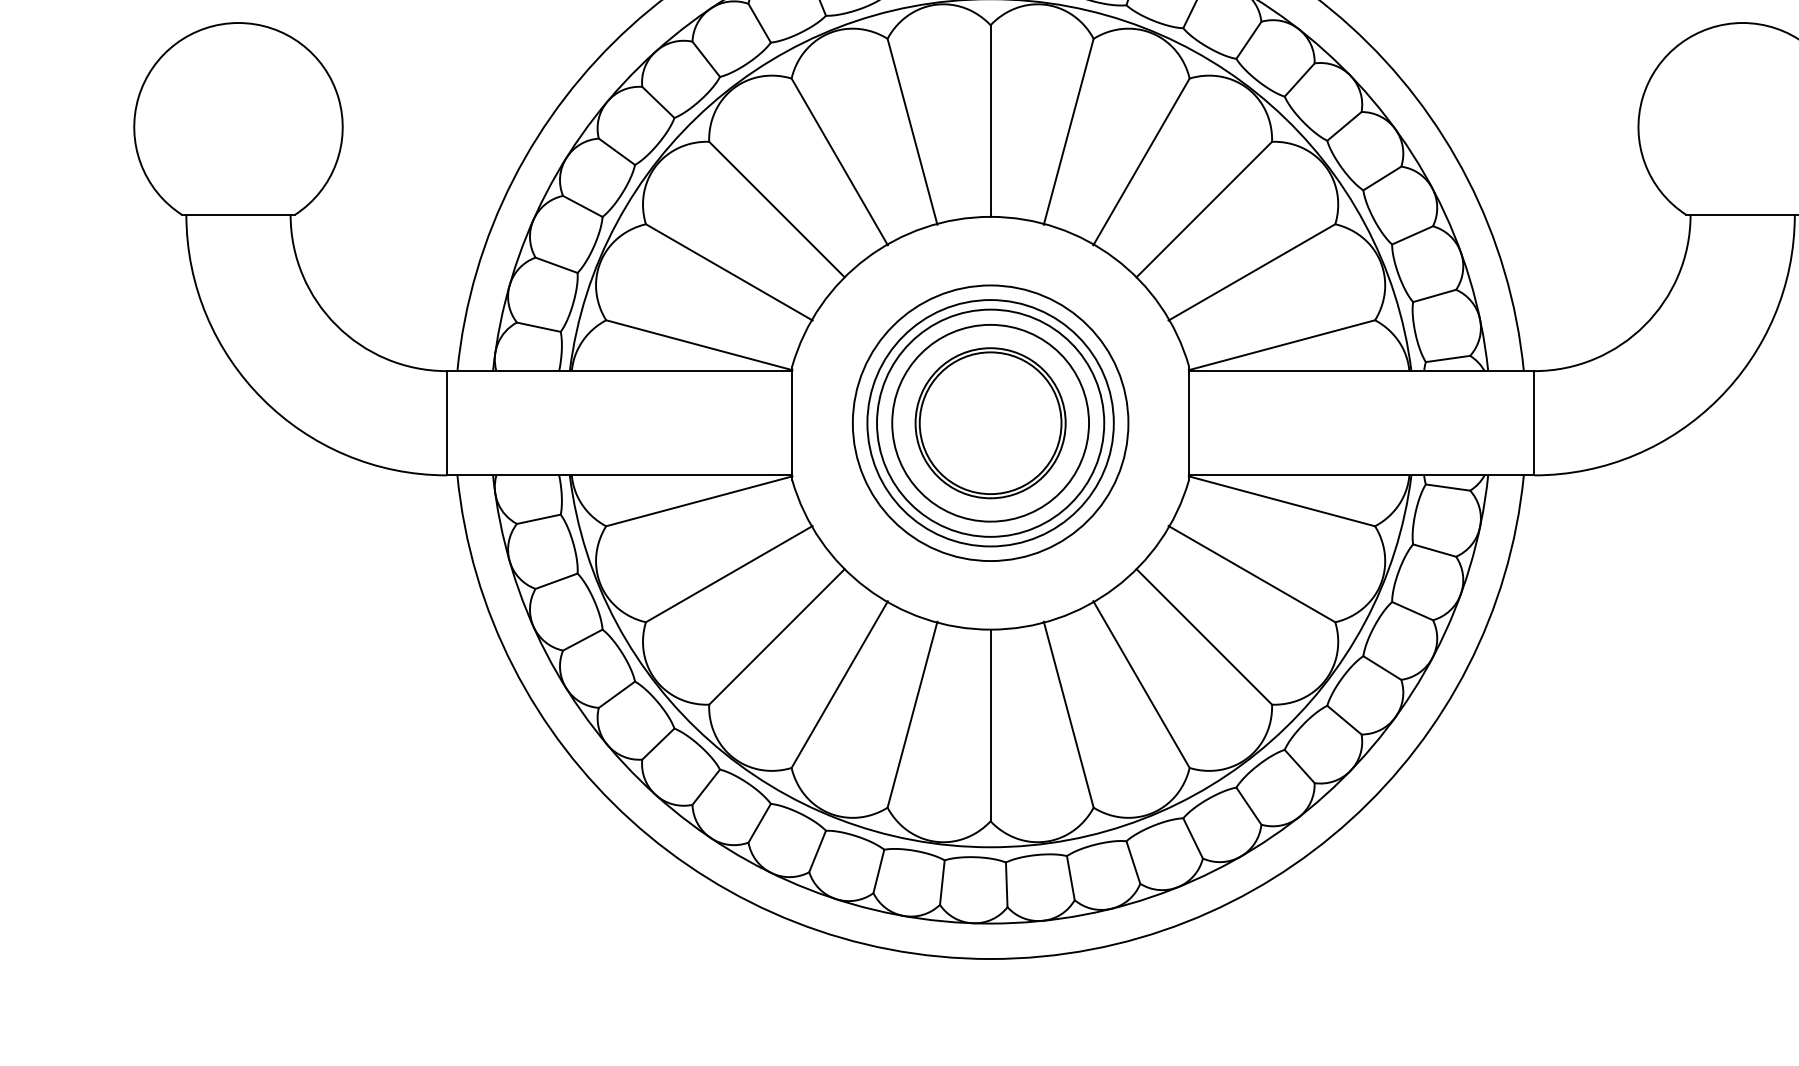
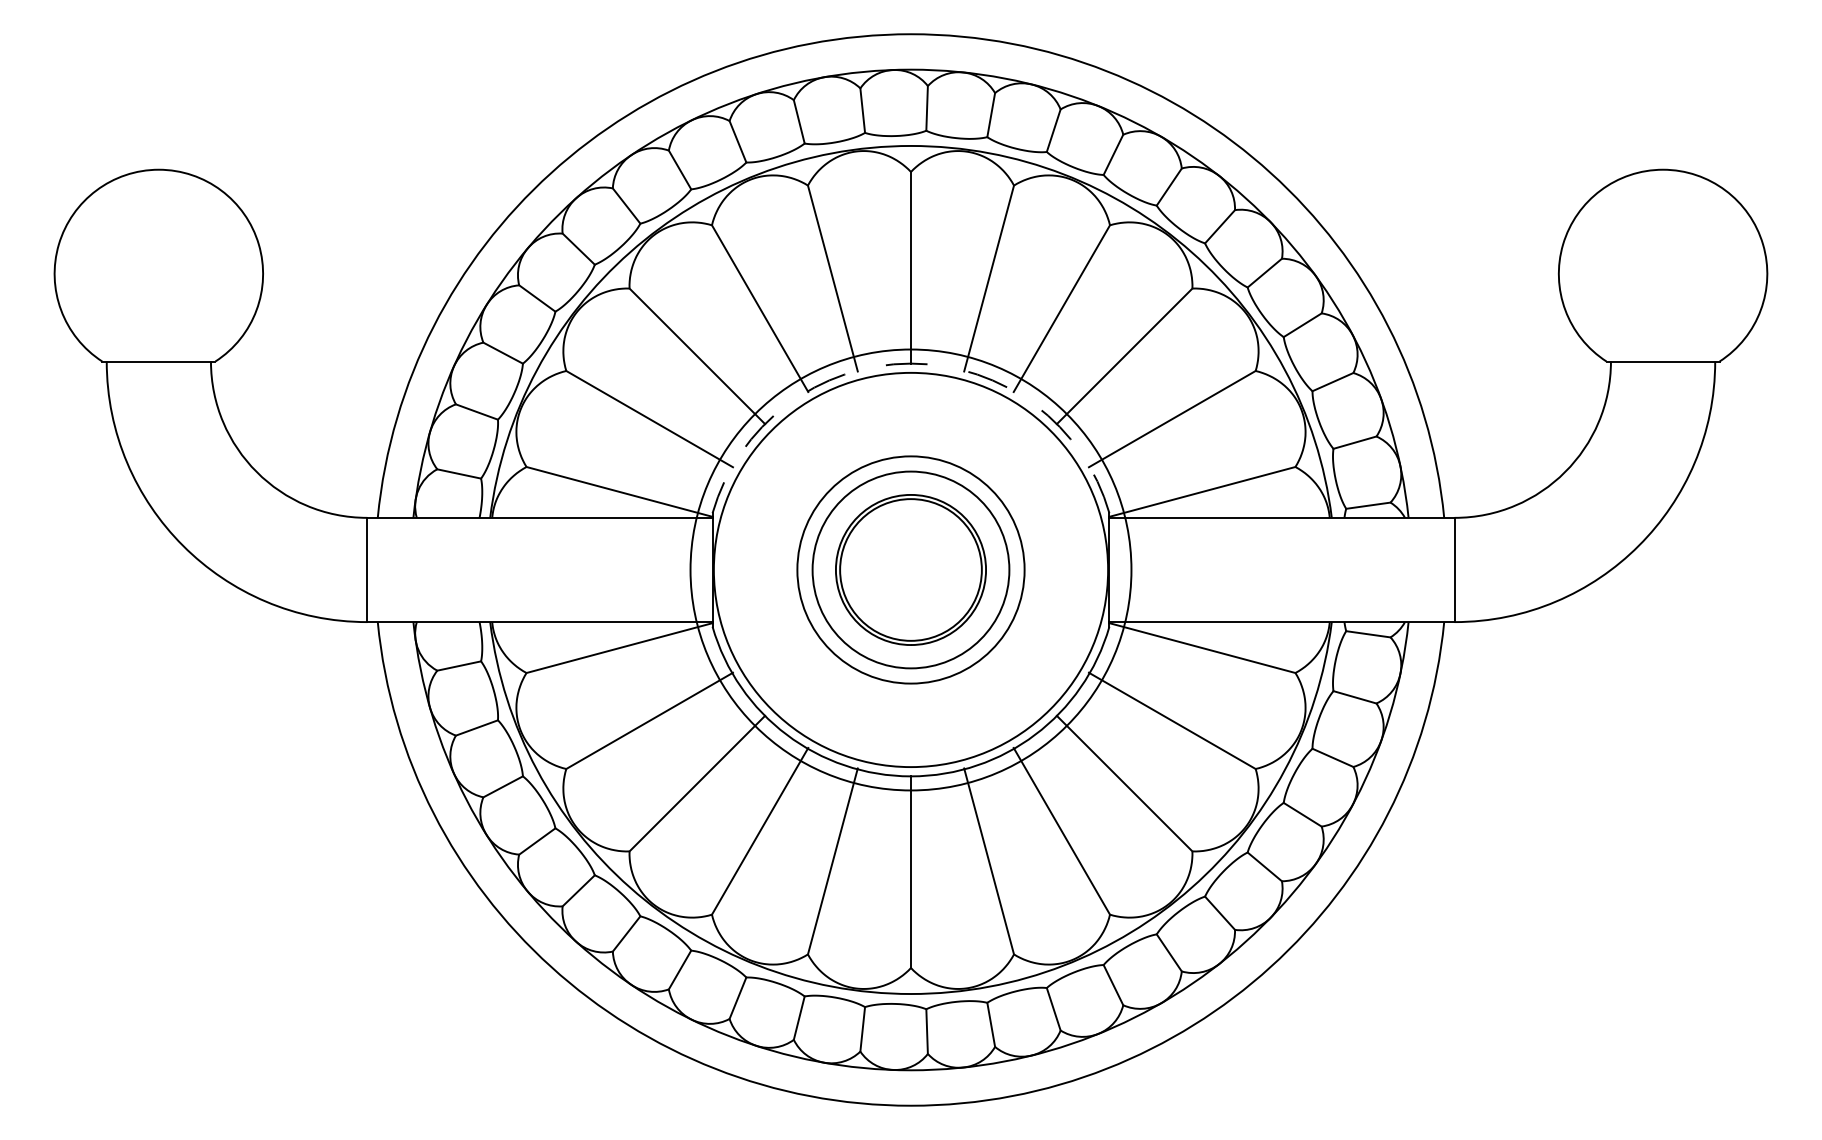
arc: (991, 216) -> (911, 363), solid -> dashed
circle: (990, 422) -> (910, 569), size x1.6
circle: (990, 422) -> (910, 569), size x1.6

